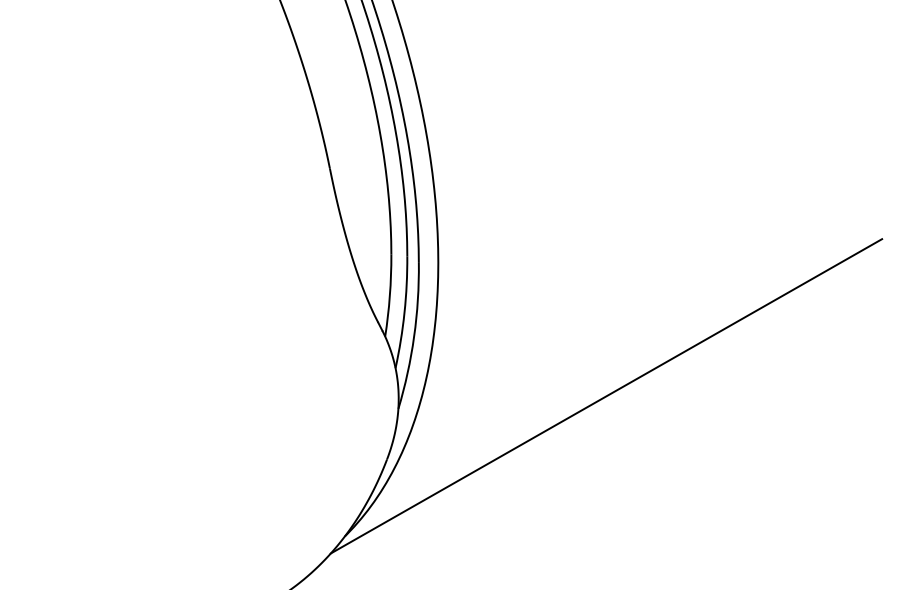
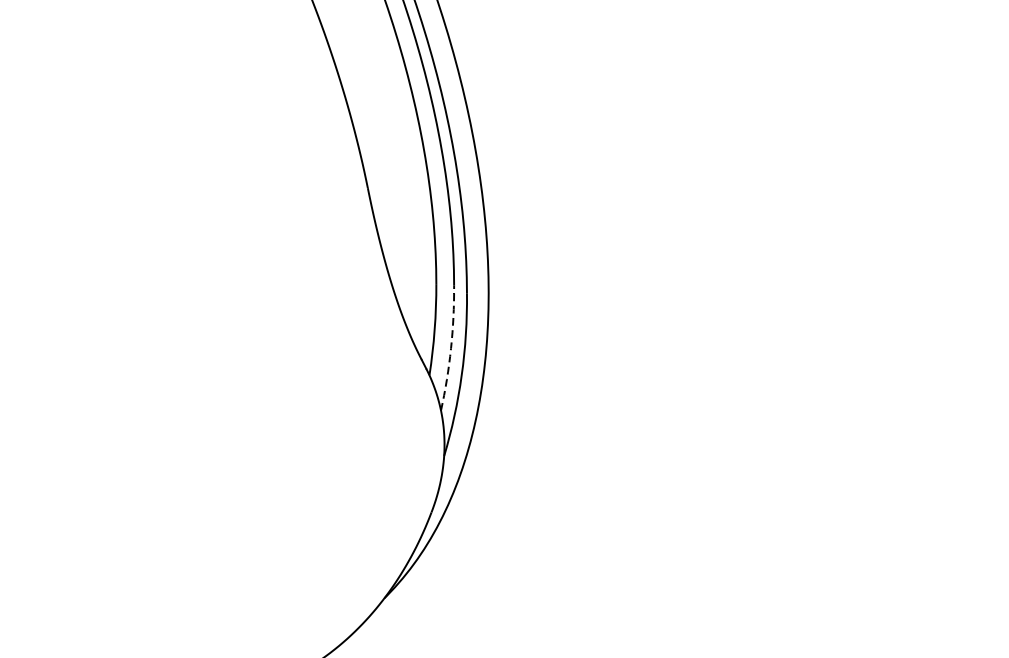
arc: (404, 312) -> (450, 348), solid -> dashed
line: (606, 396) -> (676, 442), removed

